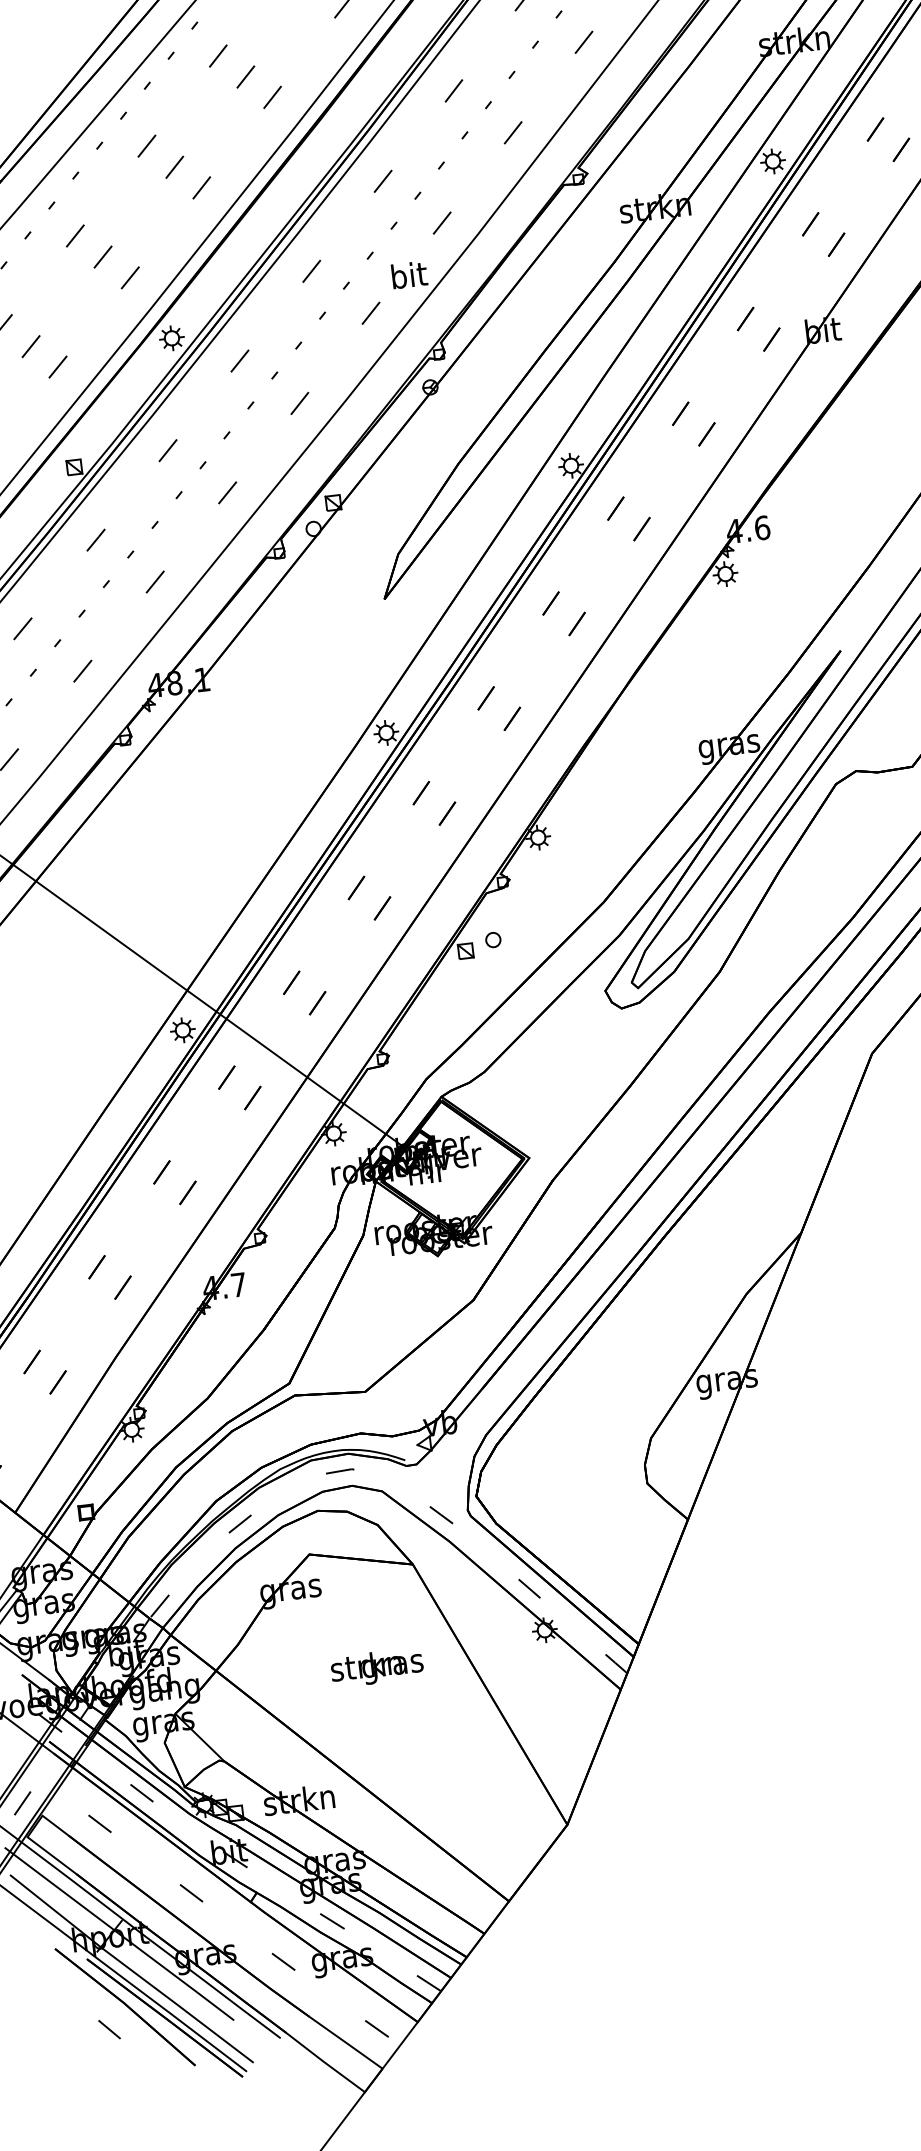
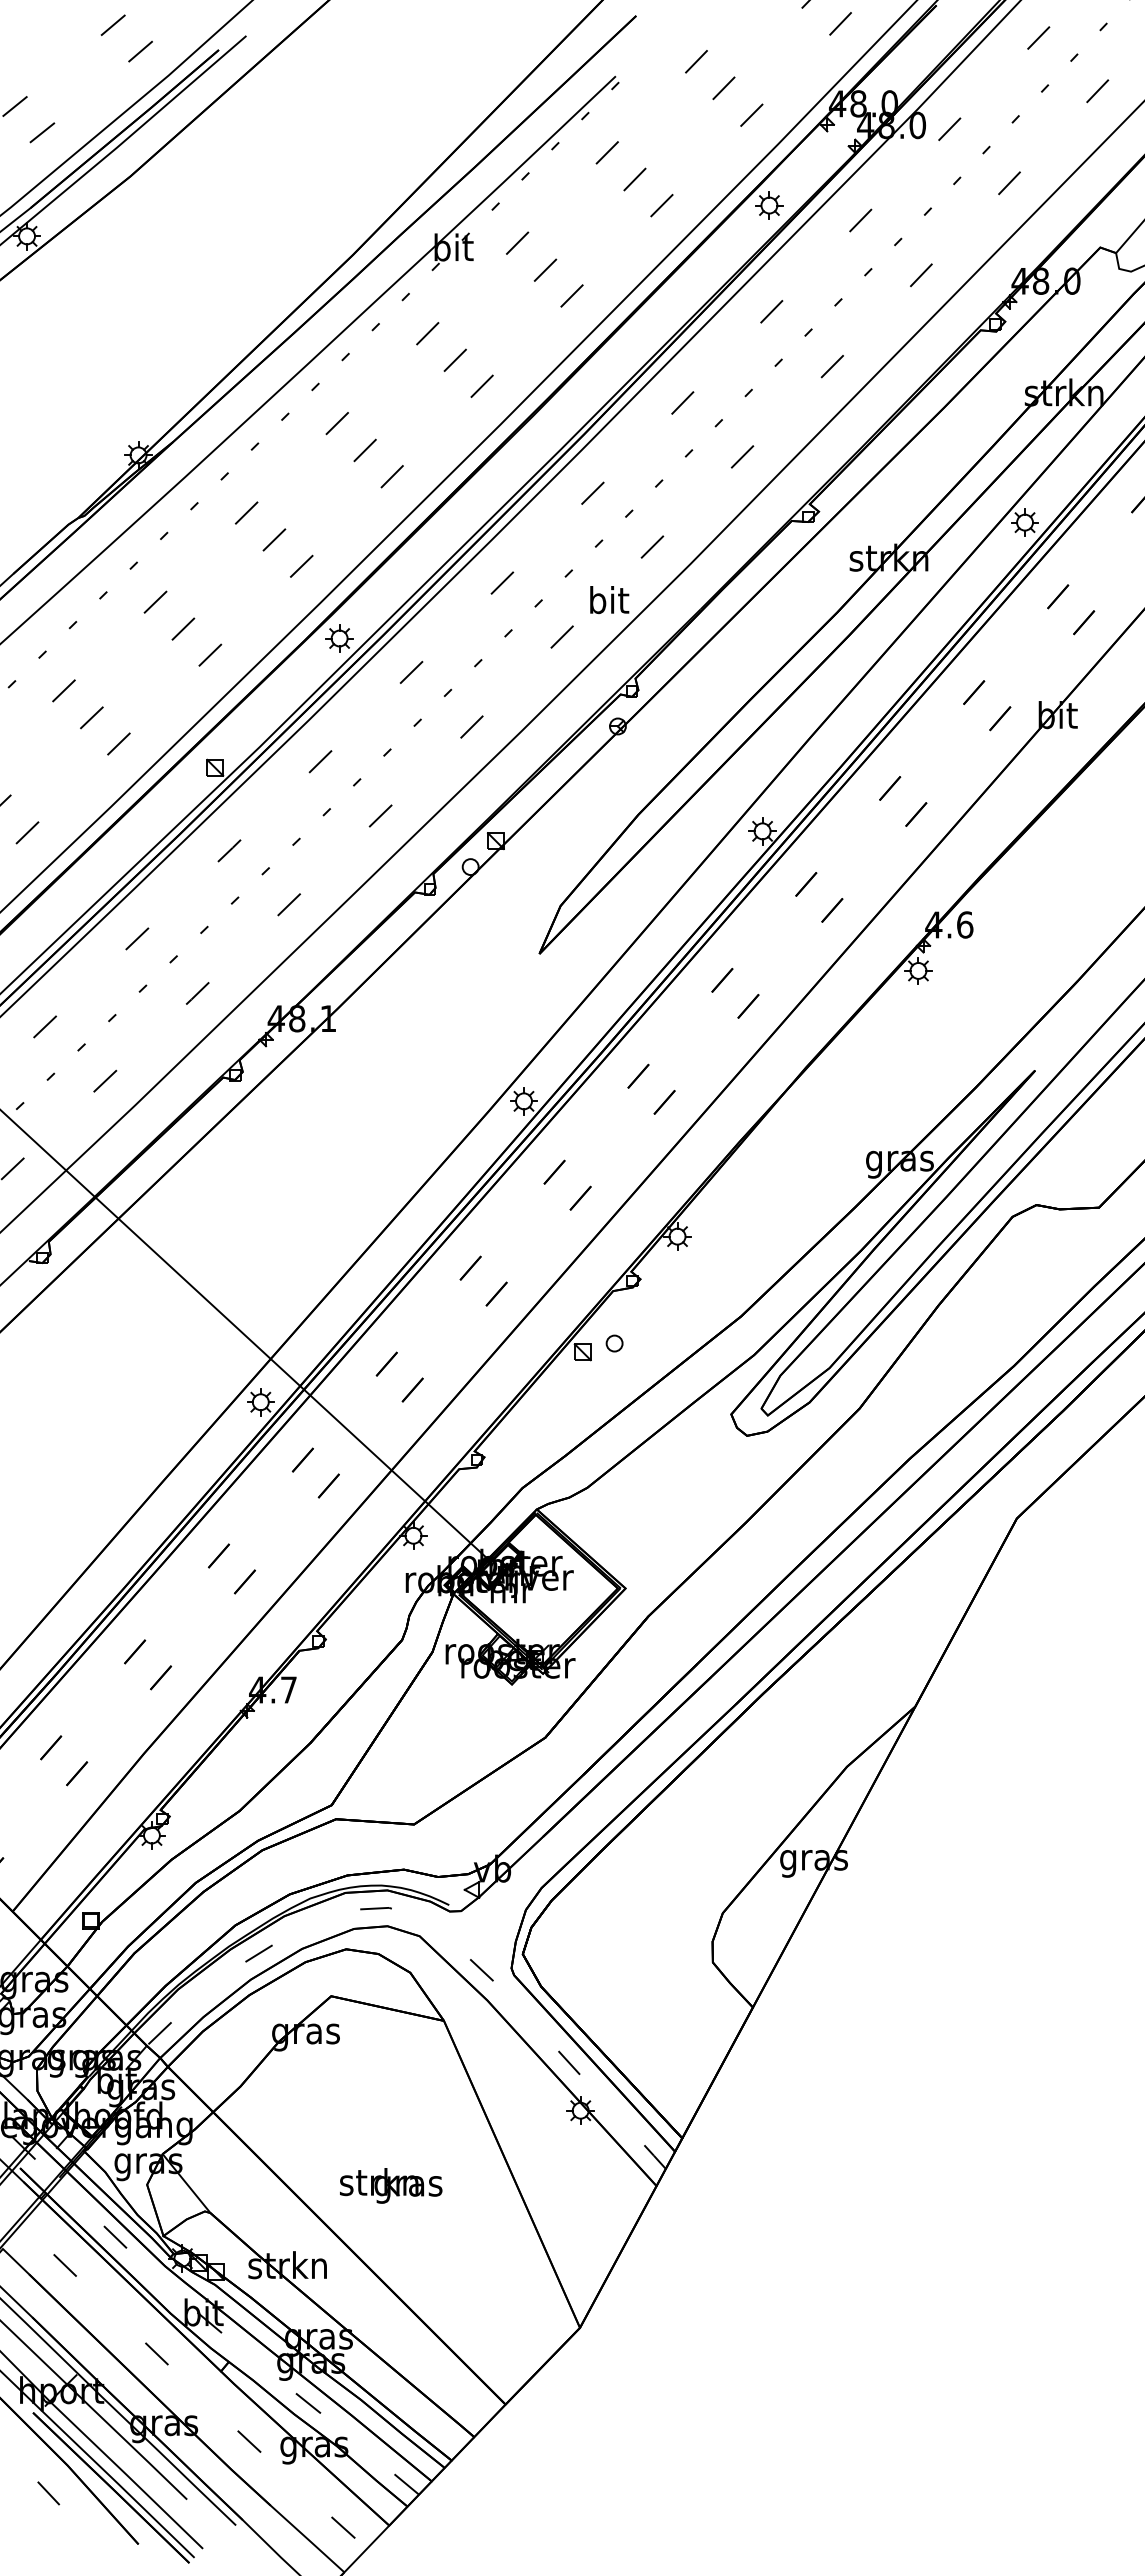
text: (377, 1667) -> (391, 2185), moved

